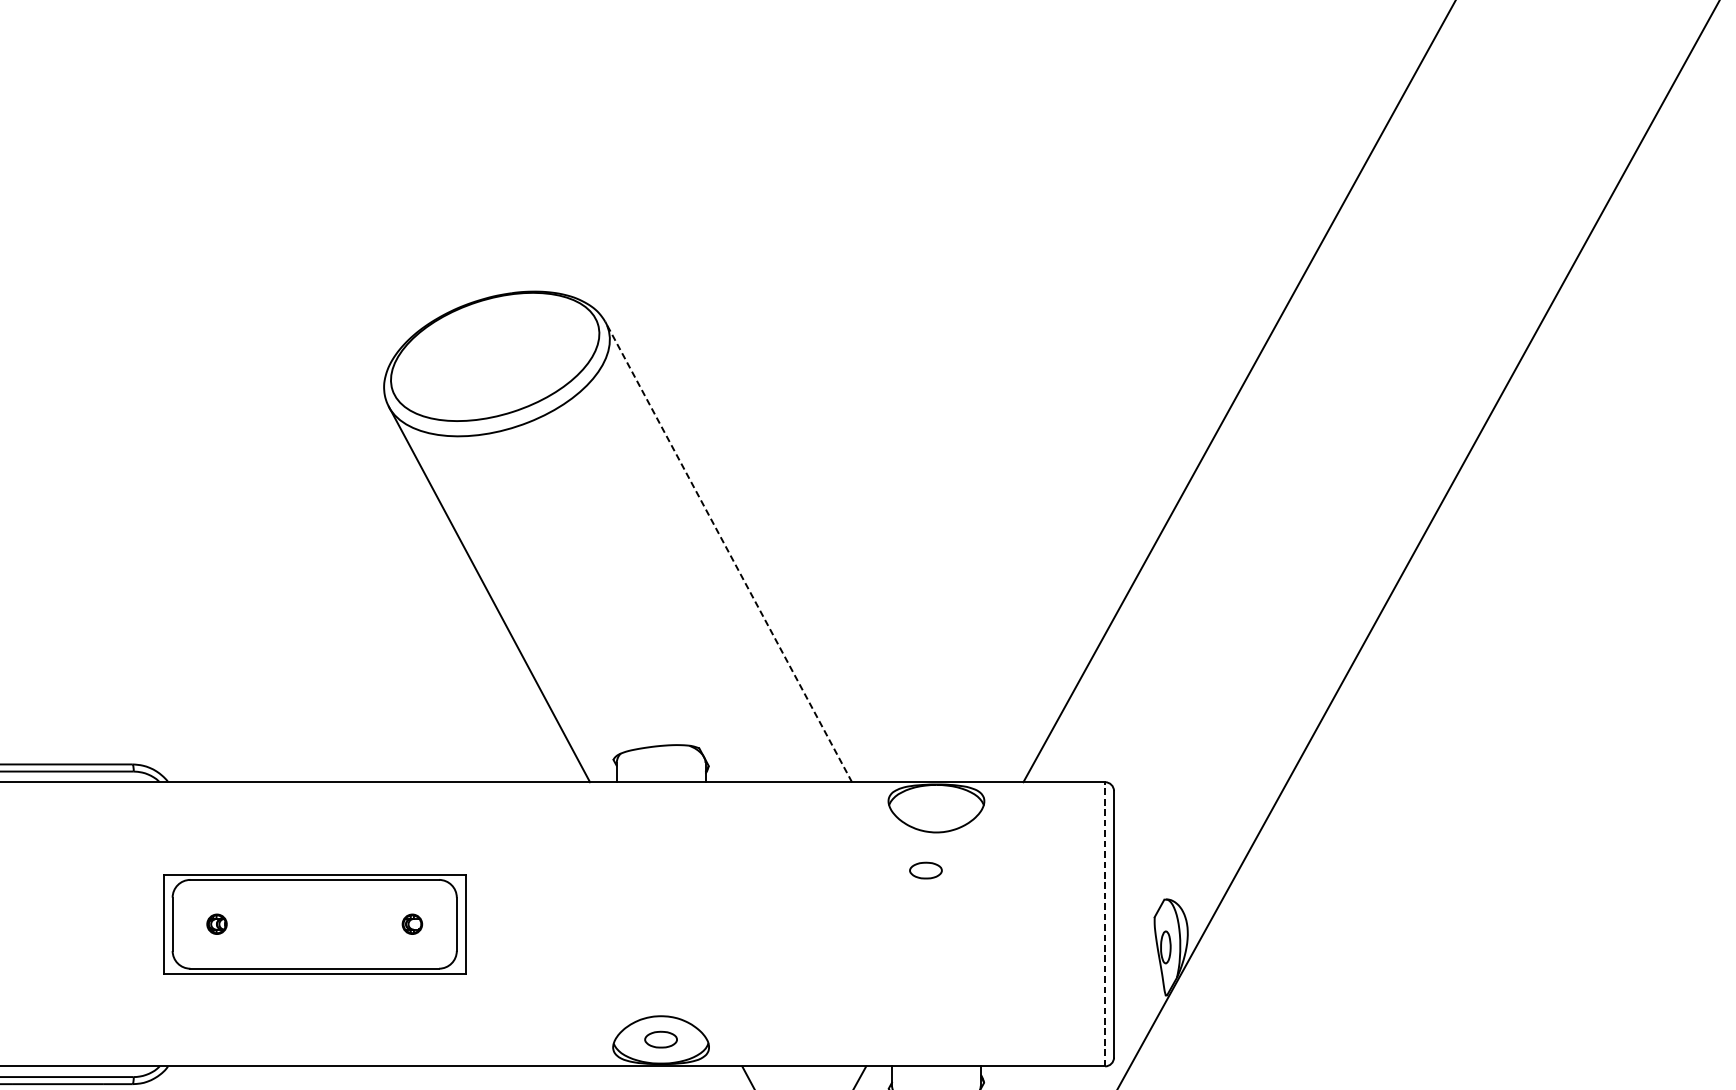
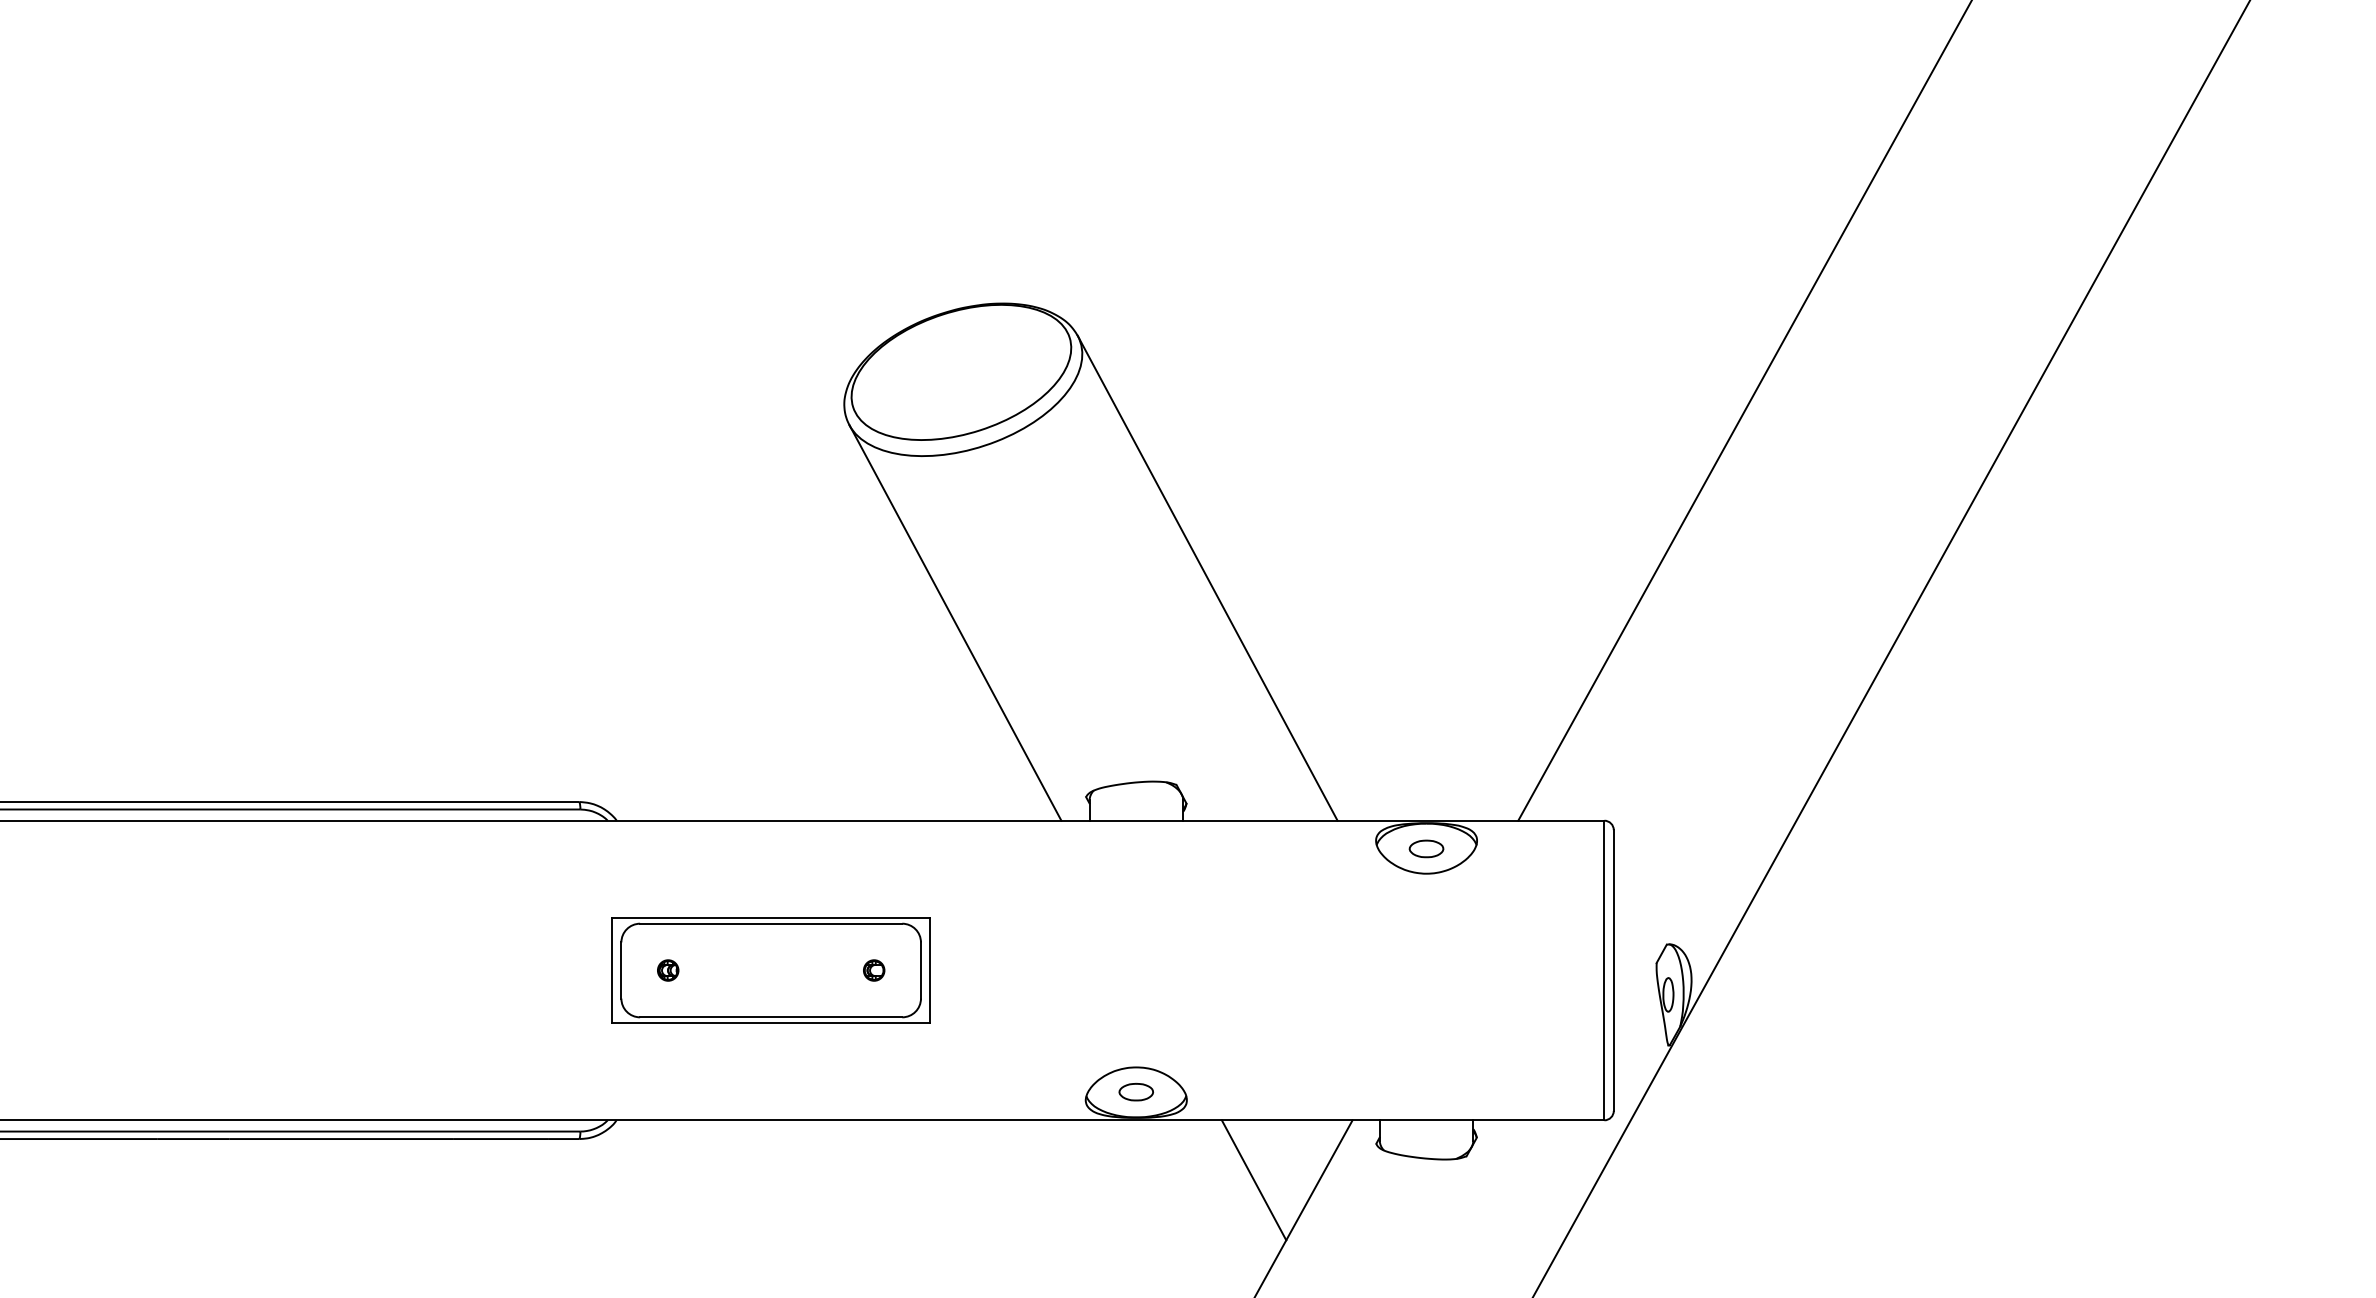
line: (728, 551) -> (1207, 577), dashed -> solid
part: (925, 870) -> (1426, 848), moved
line: (1105, 924) -> (1604, 970), dashed -> solid

